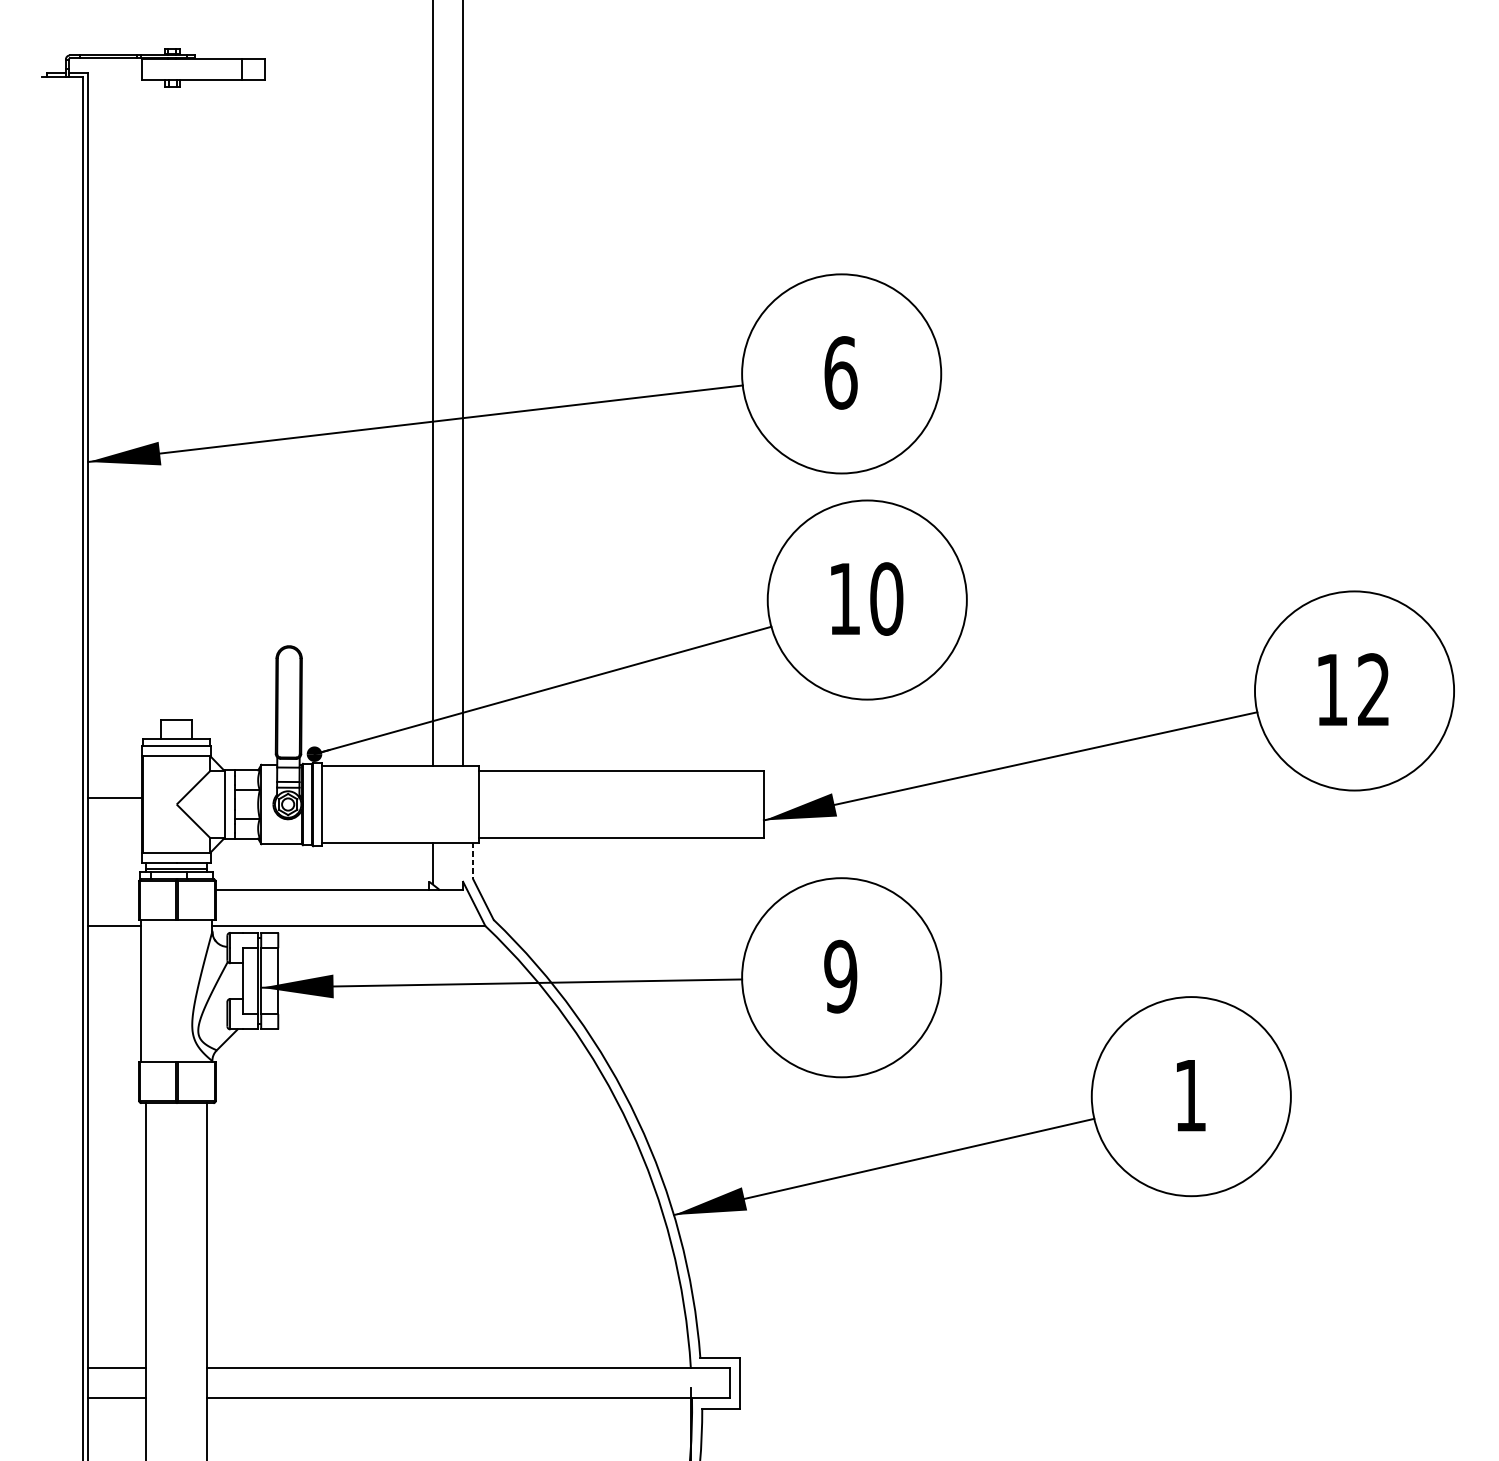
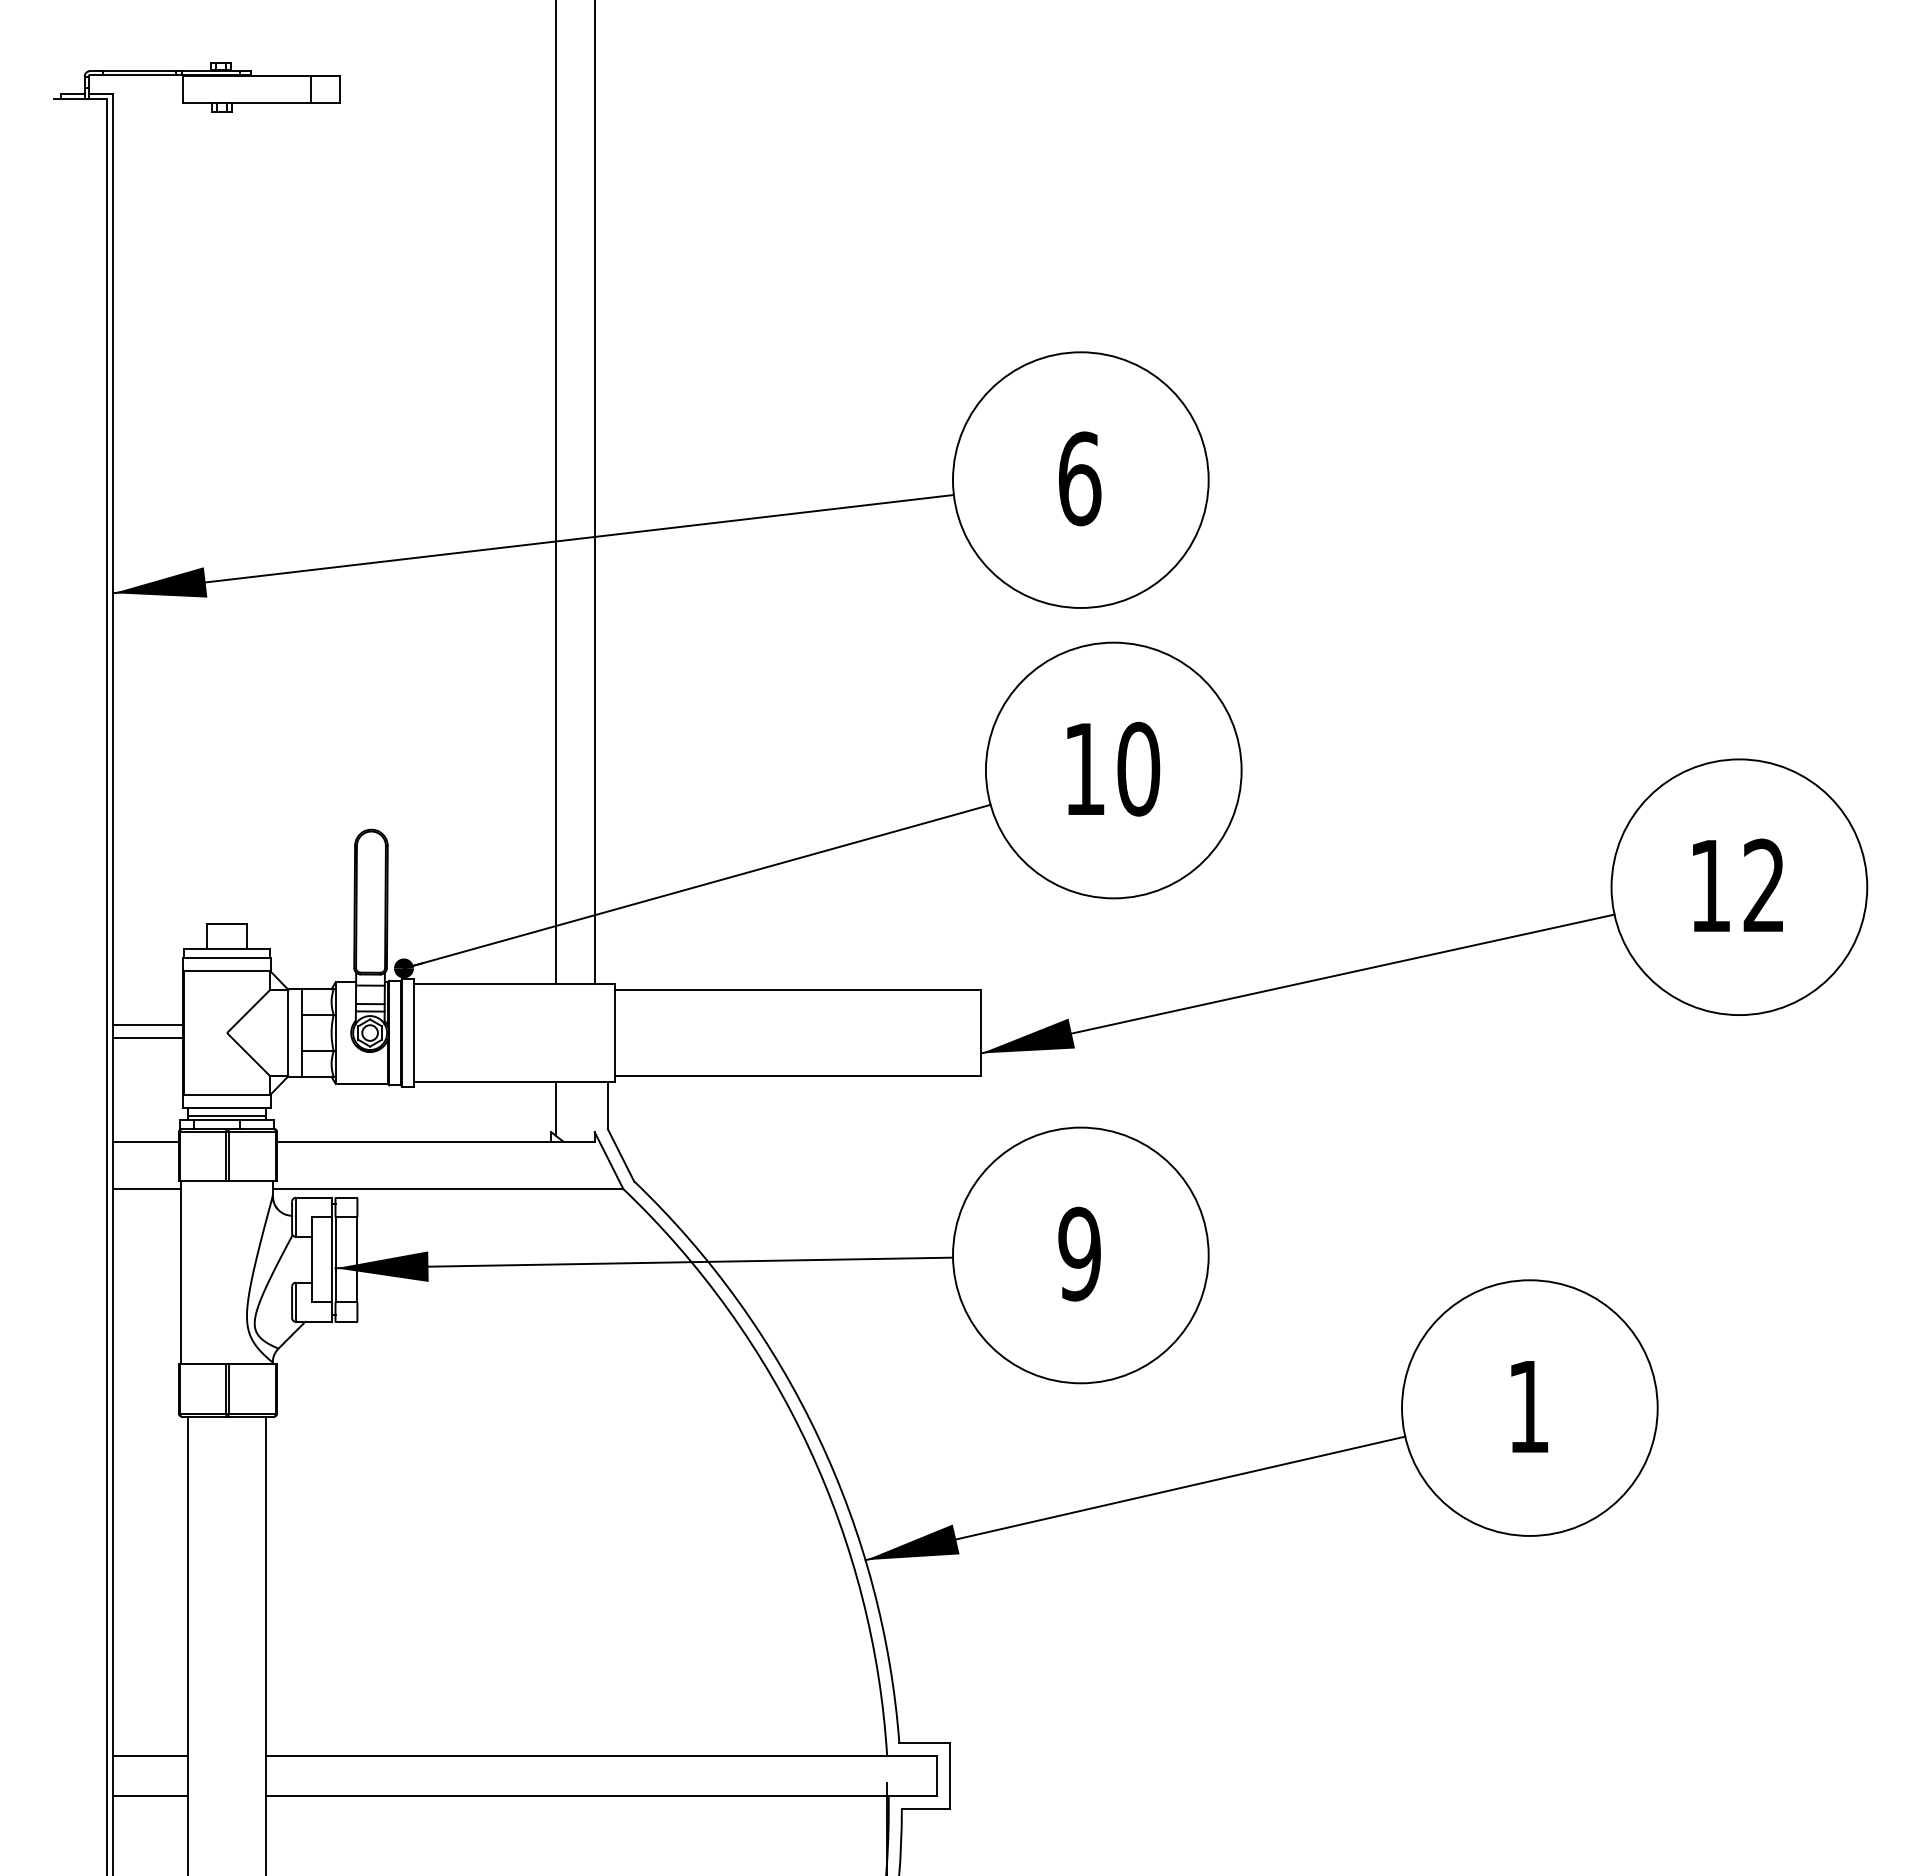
line: (114, 807) -> (147, 1037), added
line: (473, 860) -> (607, 1105), dashed -> solid
line: (113, 889) -> (146, 1142), added

